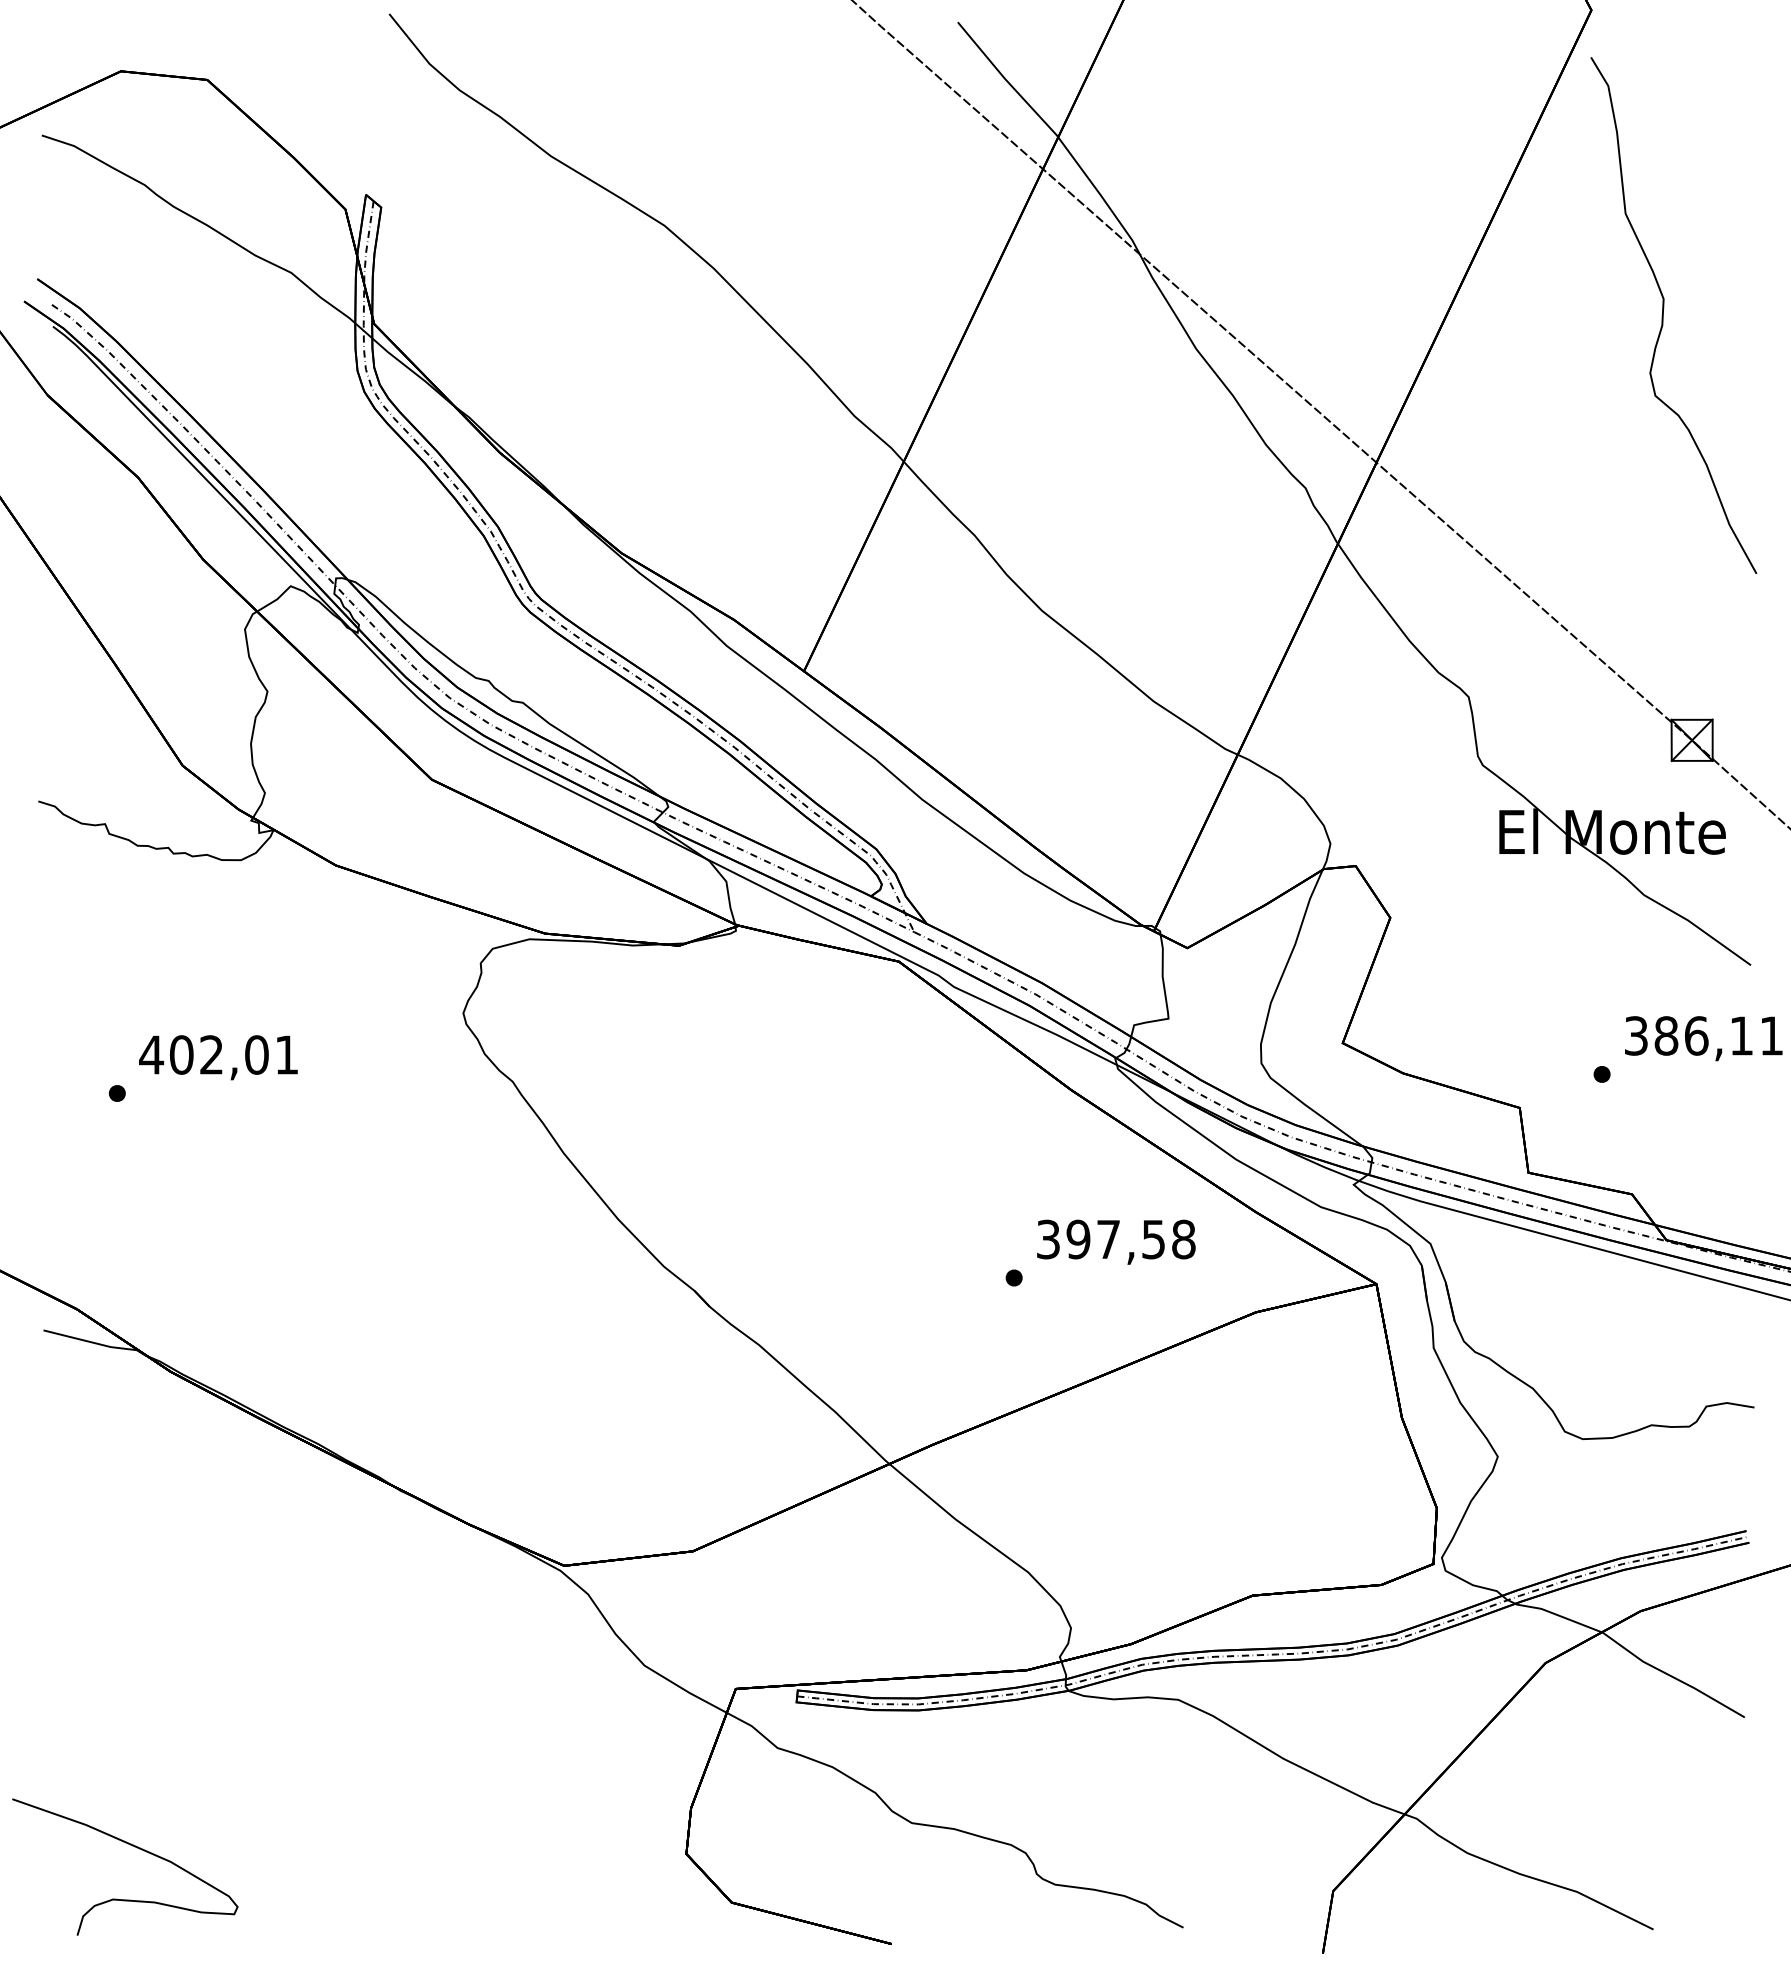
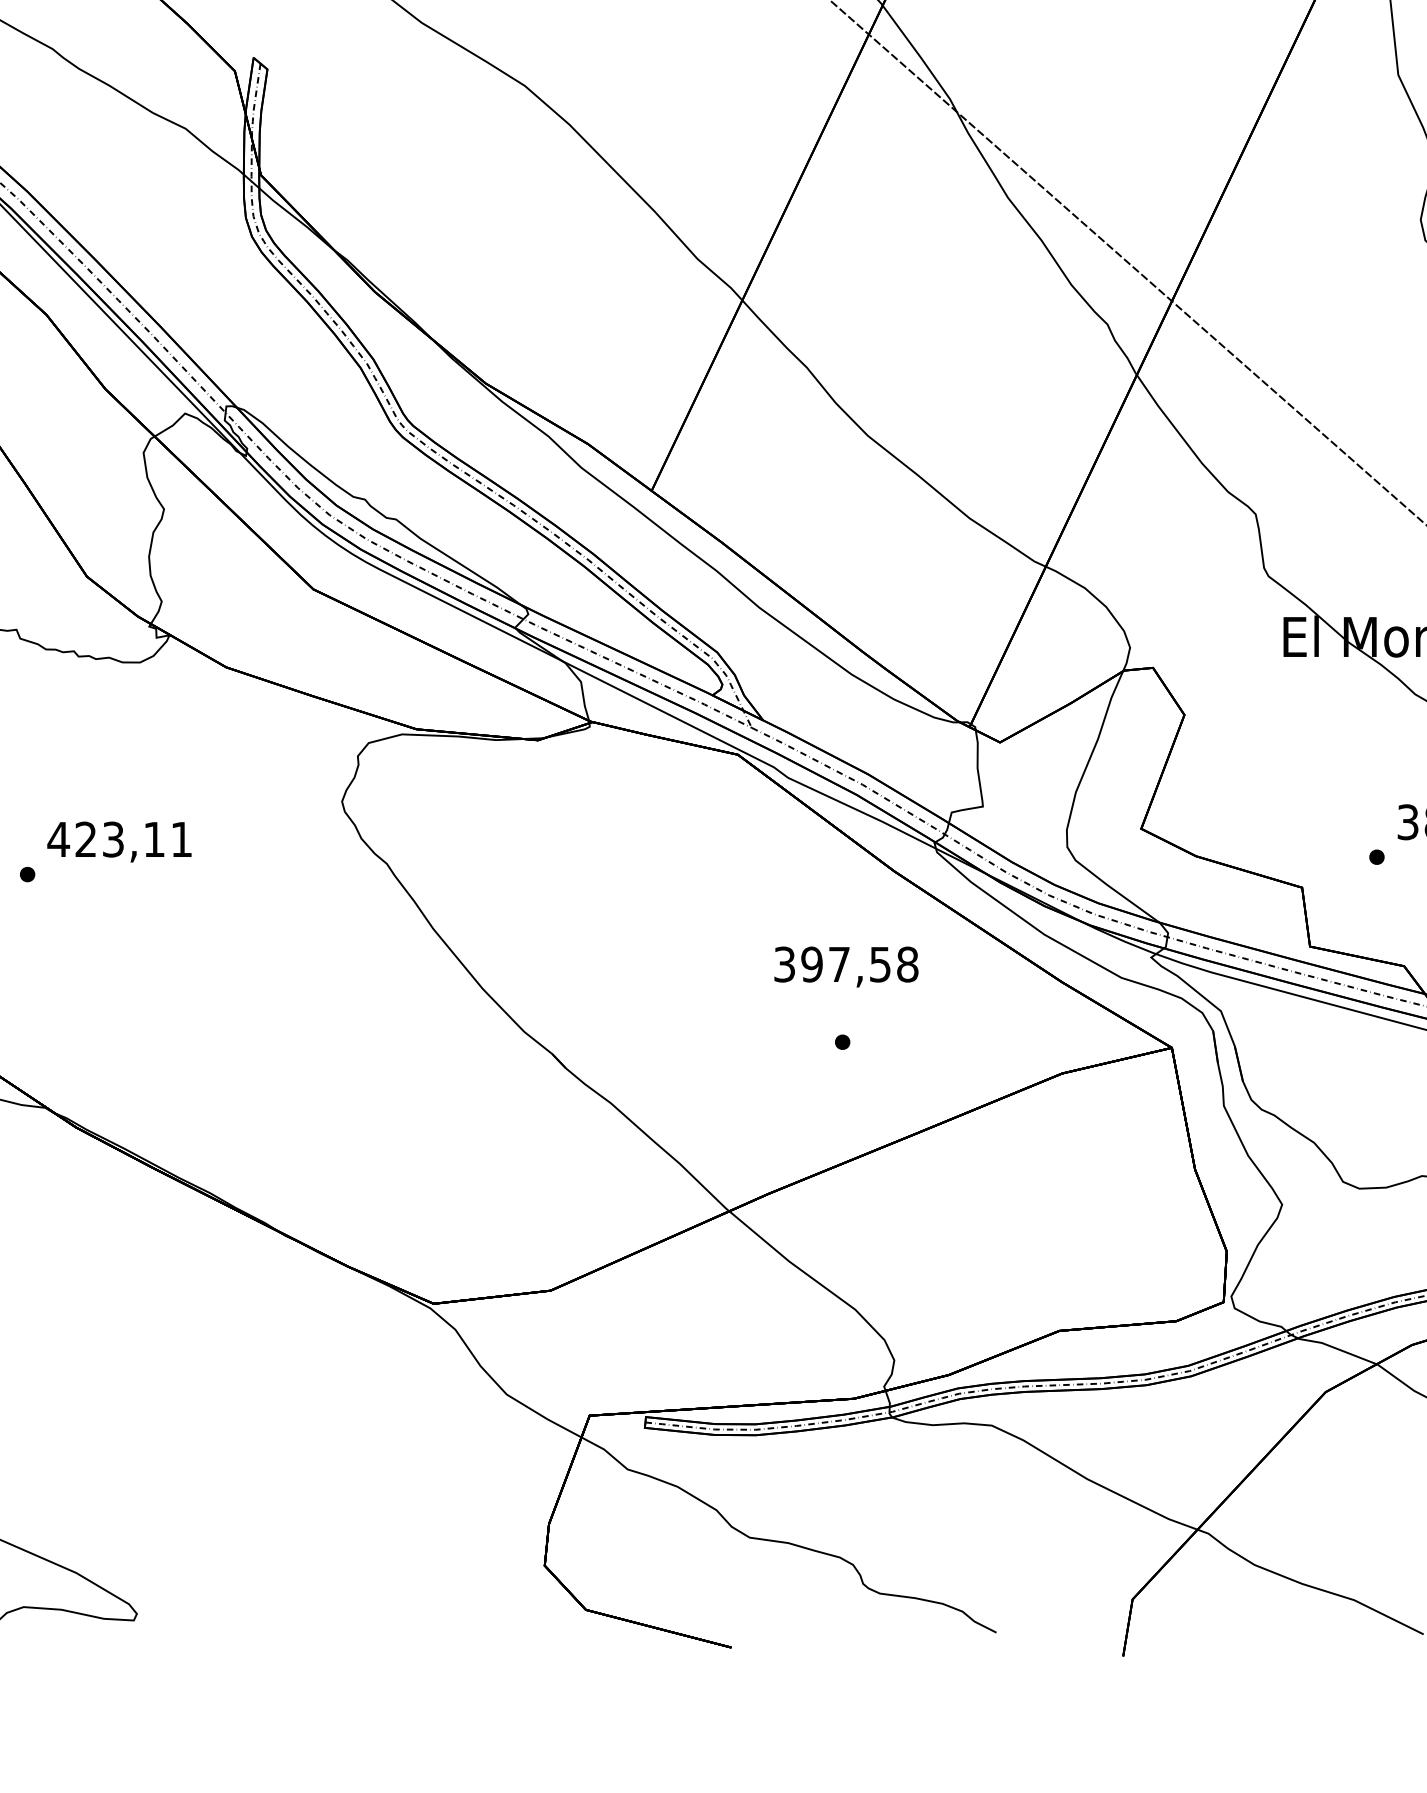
text: (219, 1054) -> (120, 839), 402,01 -> 423,11
text: (1116, 1241) -> (846, 966), moved

